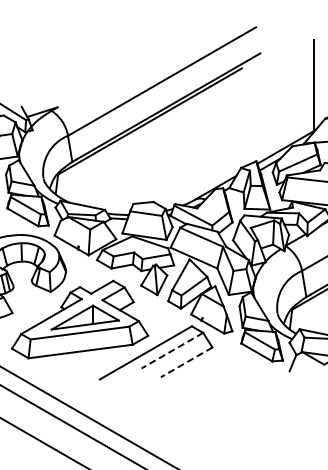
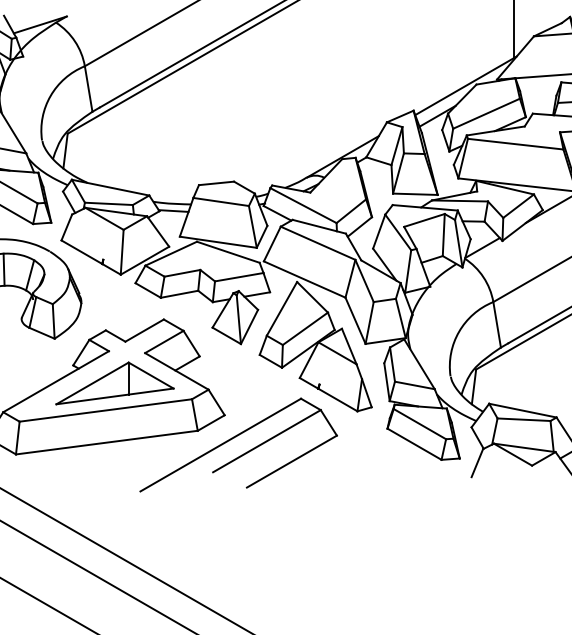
line: (172, 350) -> (267, 440), dashed -> solid
line: (186, 362) -> (291, 461), dashed -> solid

